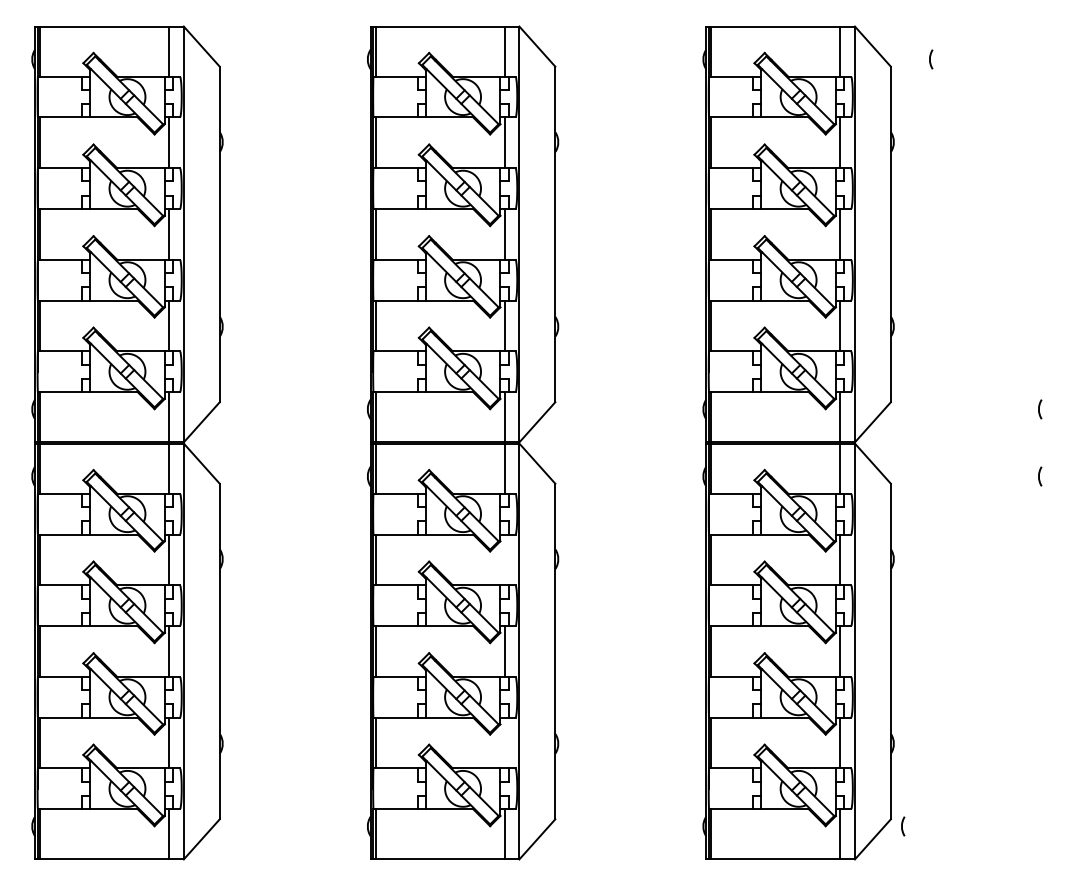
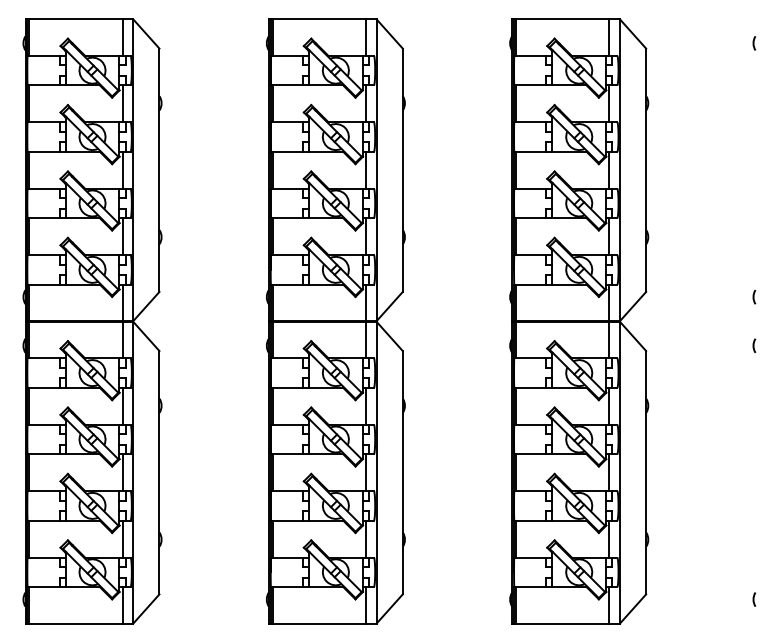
arc: (930, 59) -> (753, 43), moved
line: (504, 559) -> (365, 405), added
line: (504, 742) -> (365, 538), added
arc: (902, 826) -> (753, 599), moved

